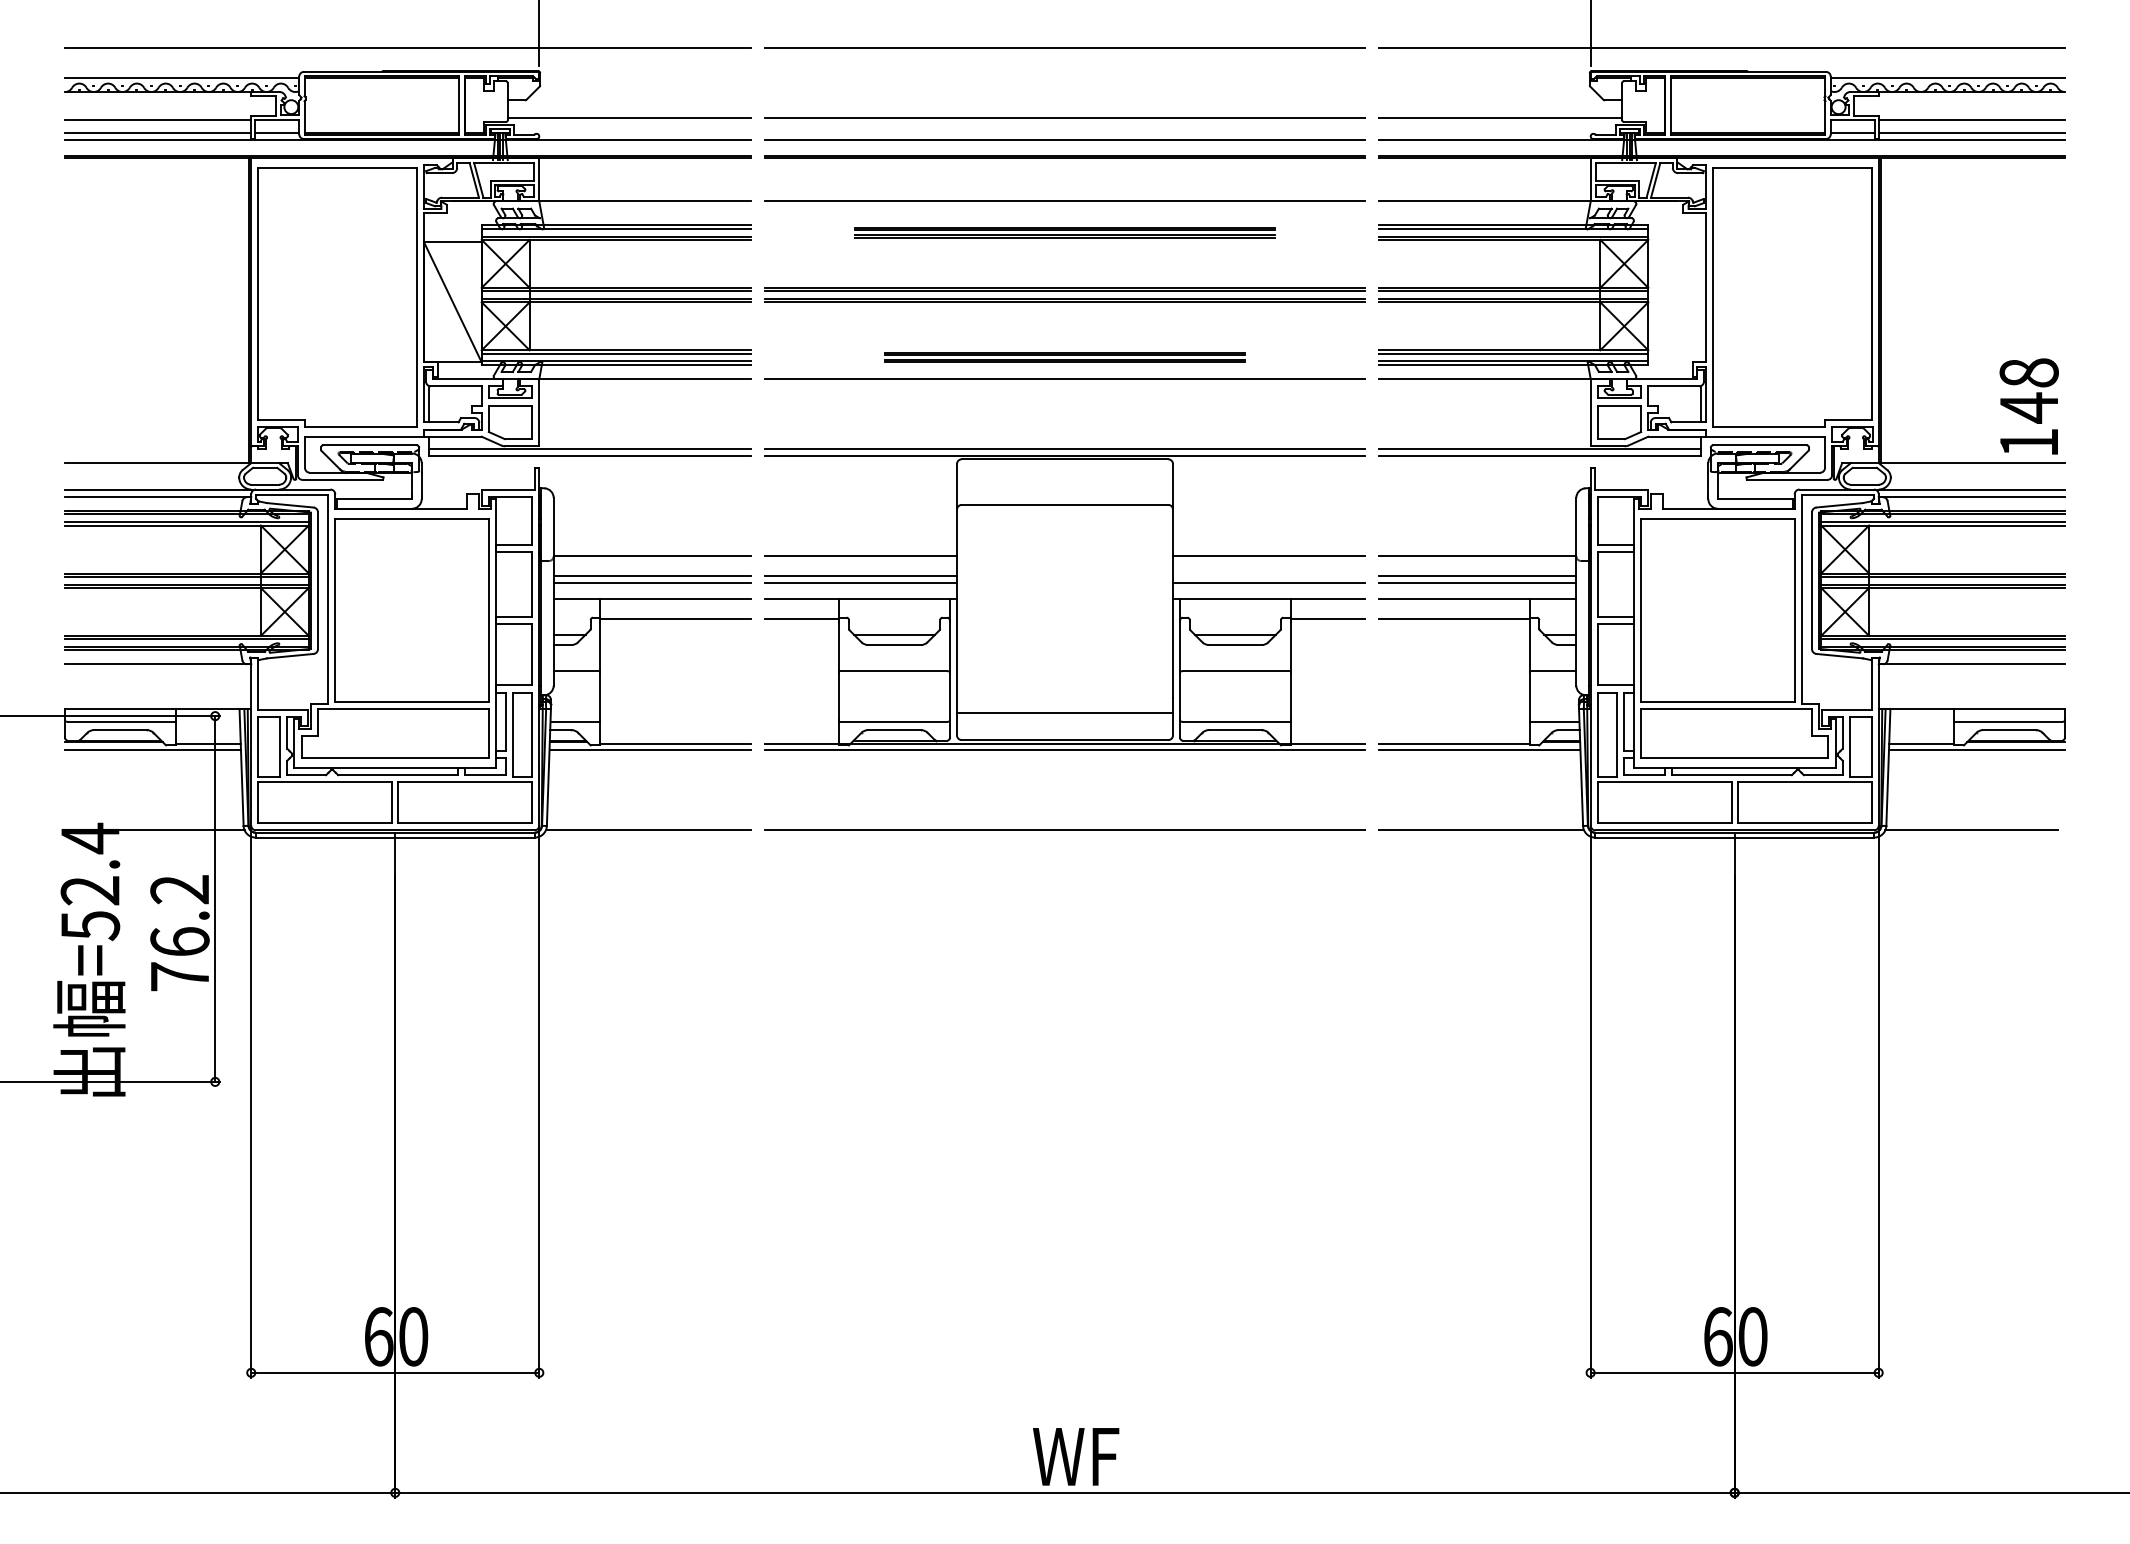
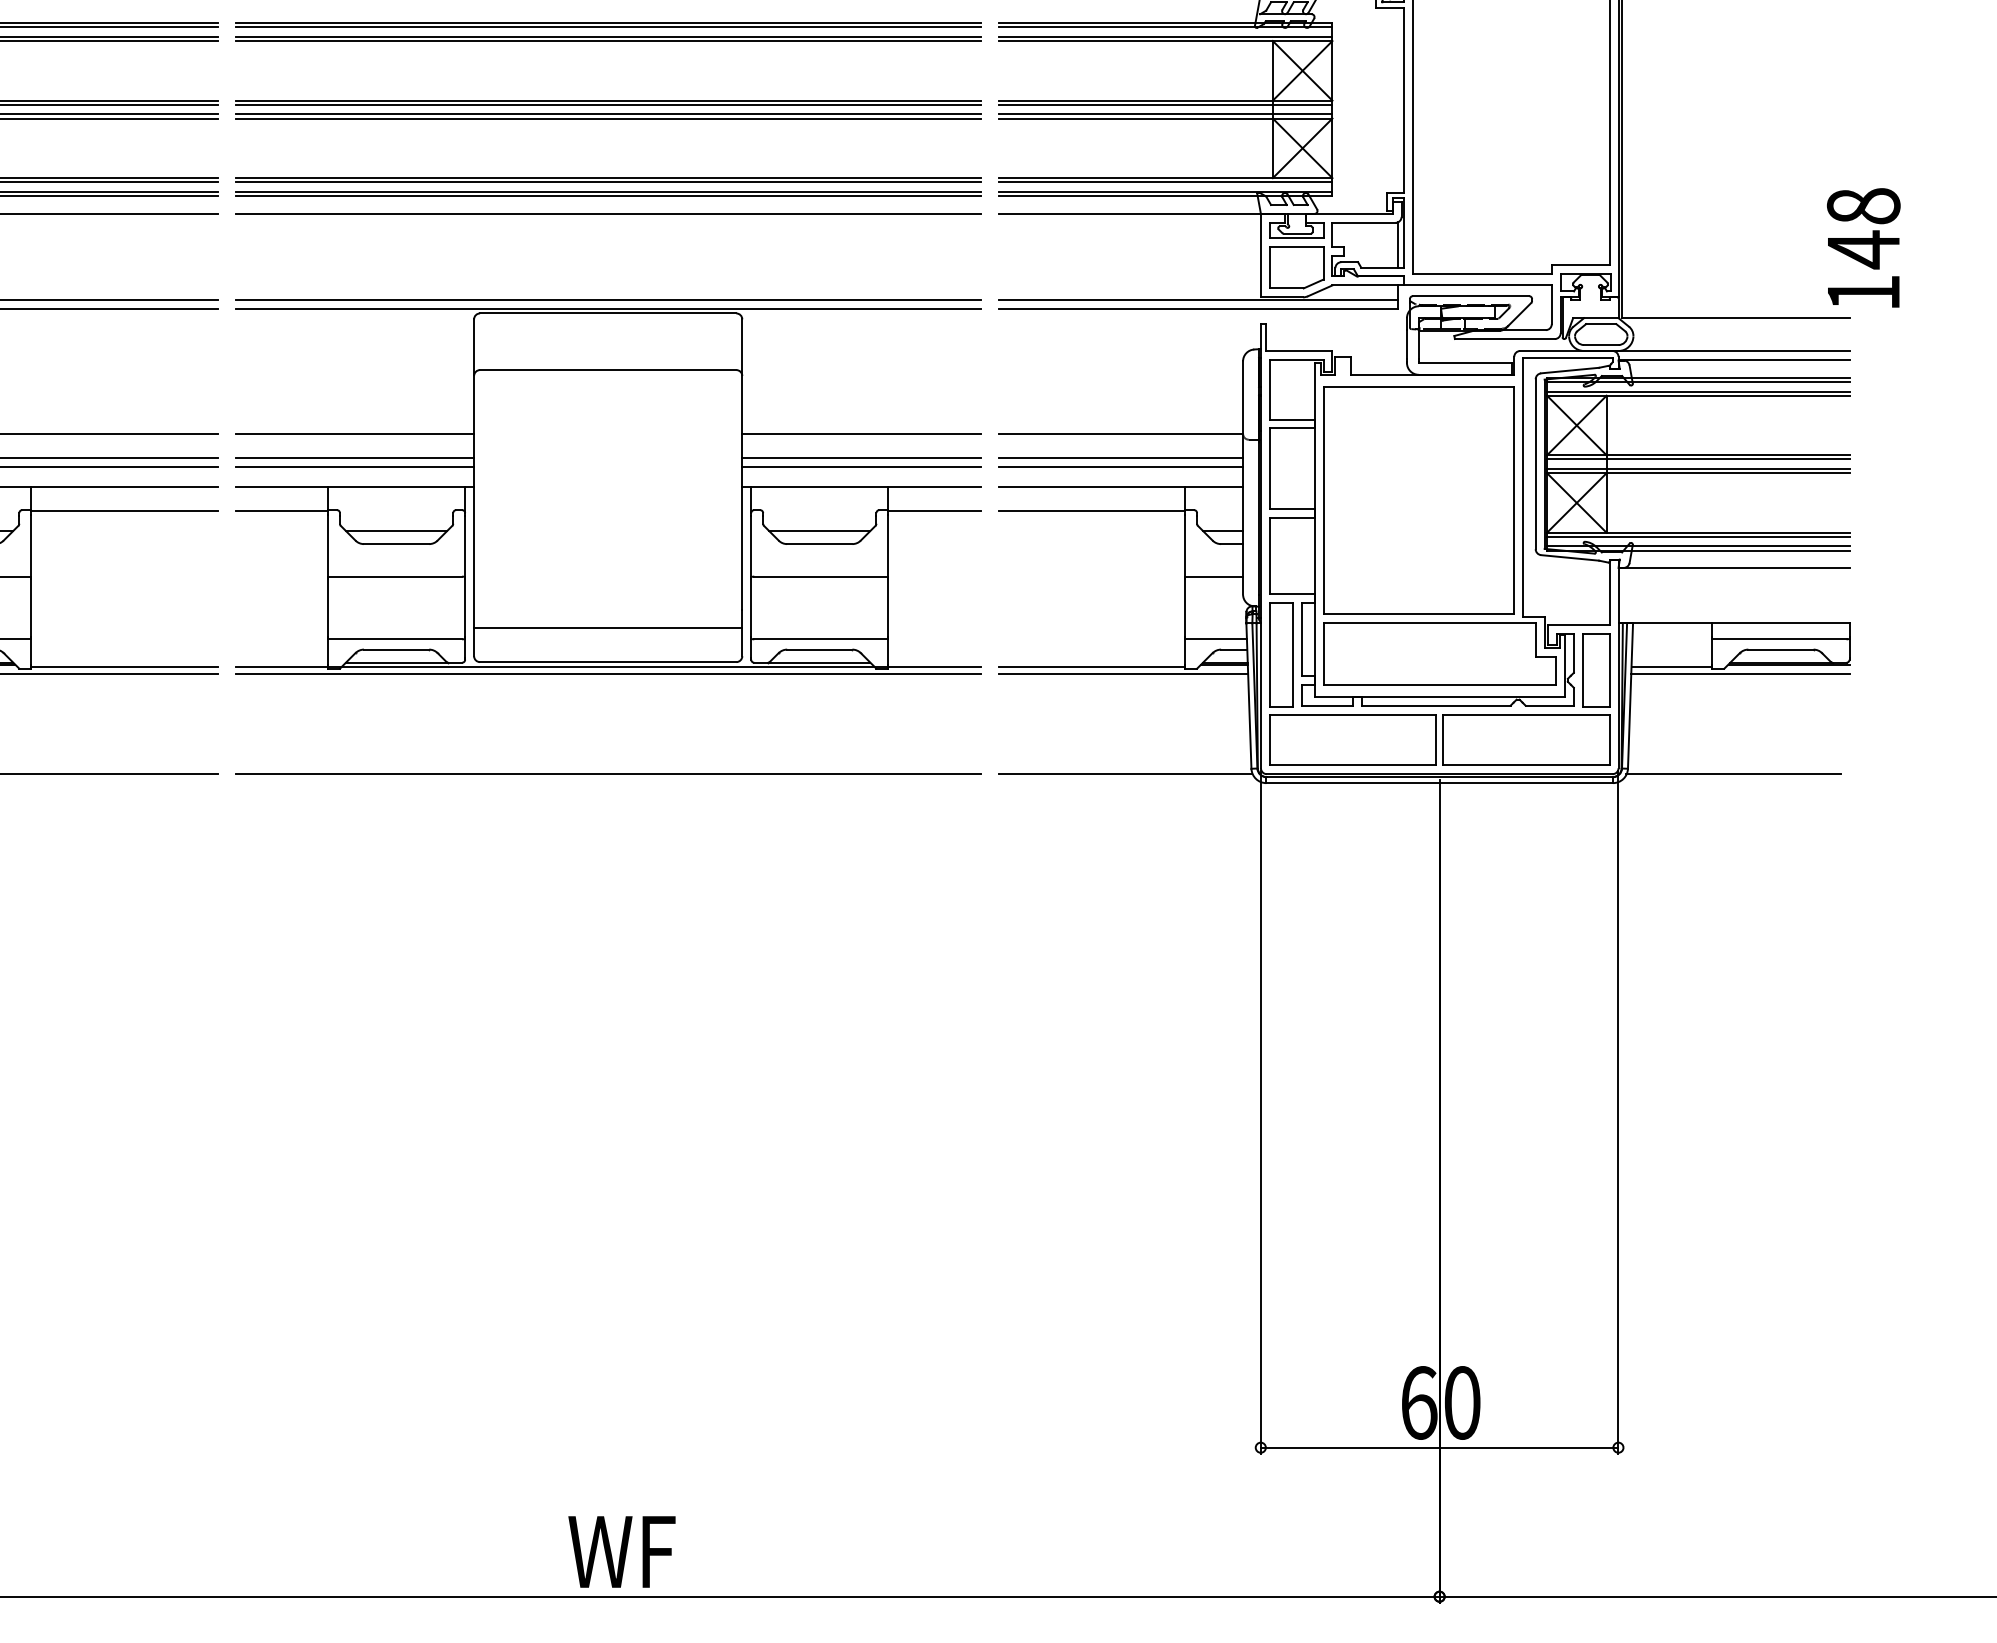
part: (1064, 232) -> (607, 31), size x1.43
part: (1064, 357) -> (607, 187), size x1.67
text: (2028, 406) -> (1862, 247), moved
line: (1269, 575) -> (862, 457), added

